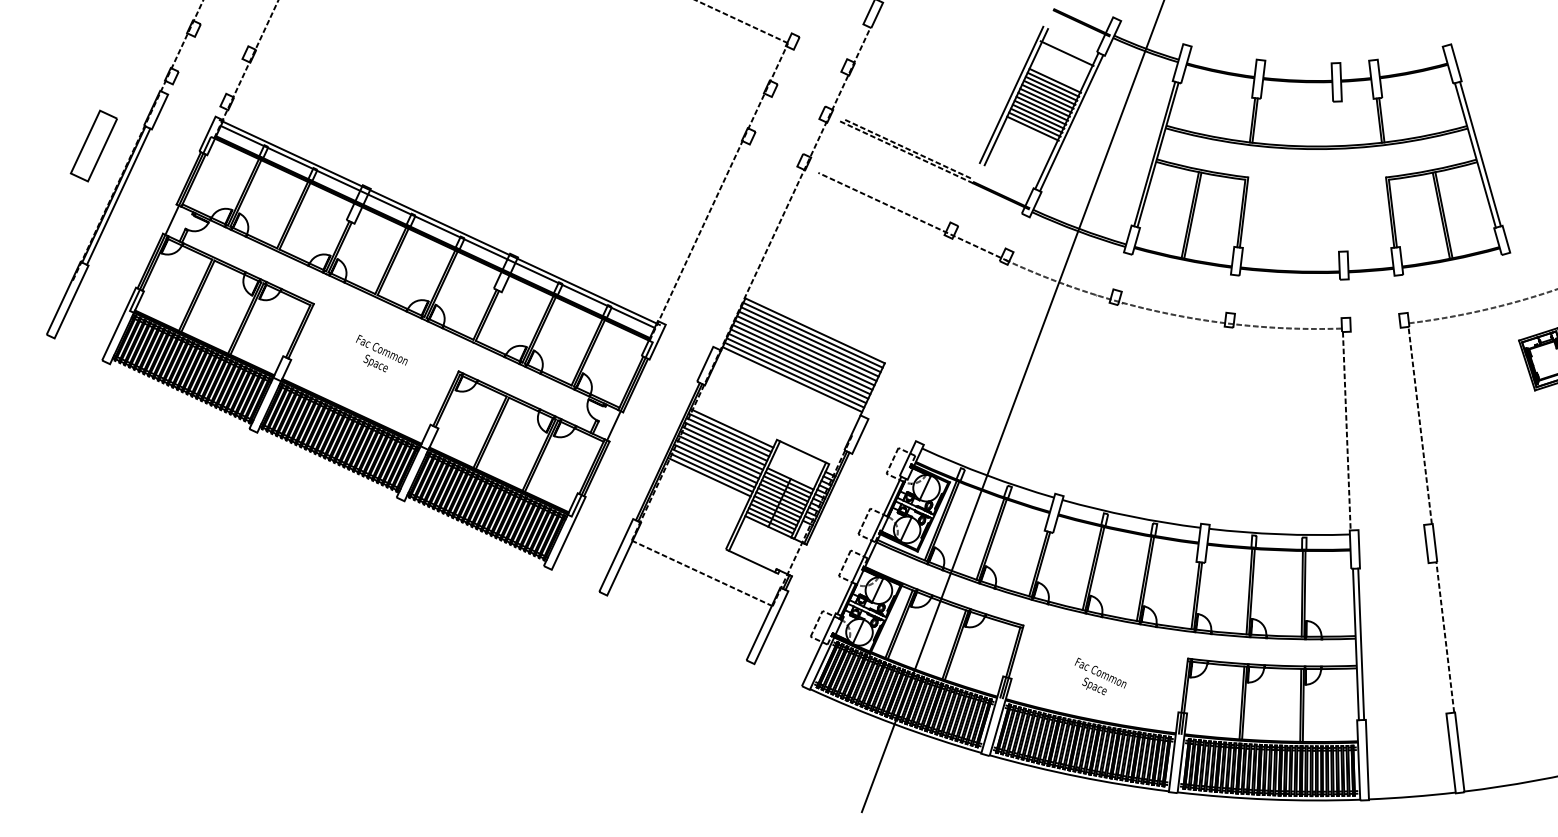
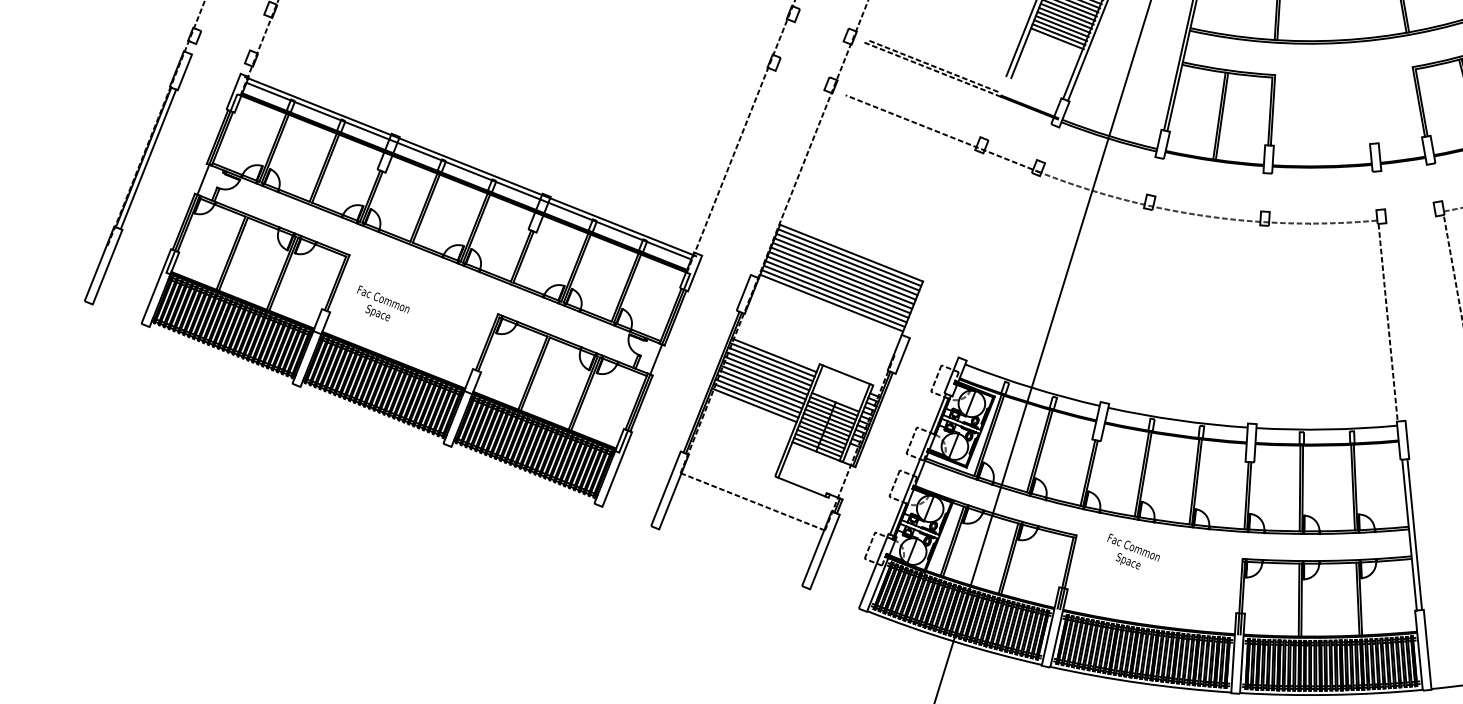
part: (93, 145) -> (120, 109), removed
text: (381, 353) -> (383, 302), moved
text: (1100, 676) -> (1133, 551), moved

